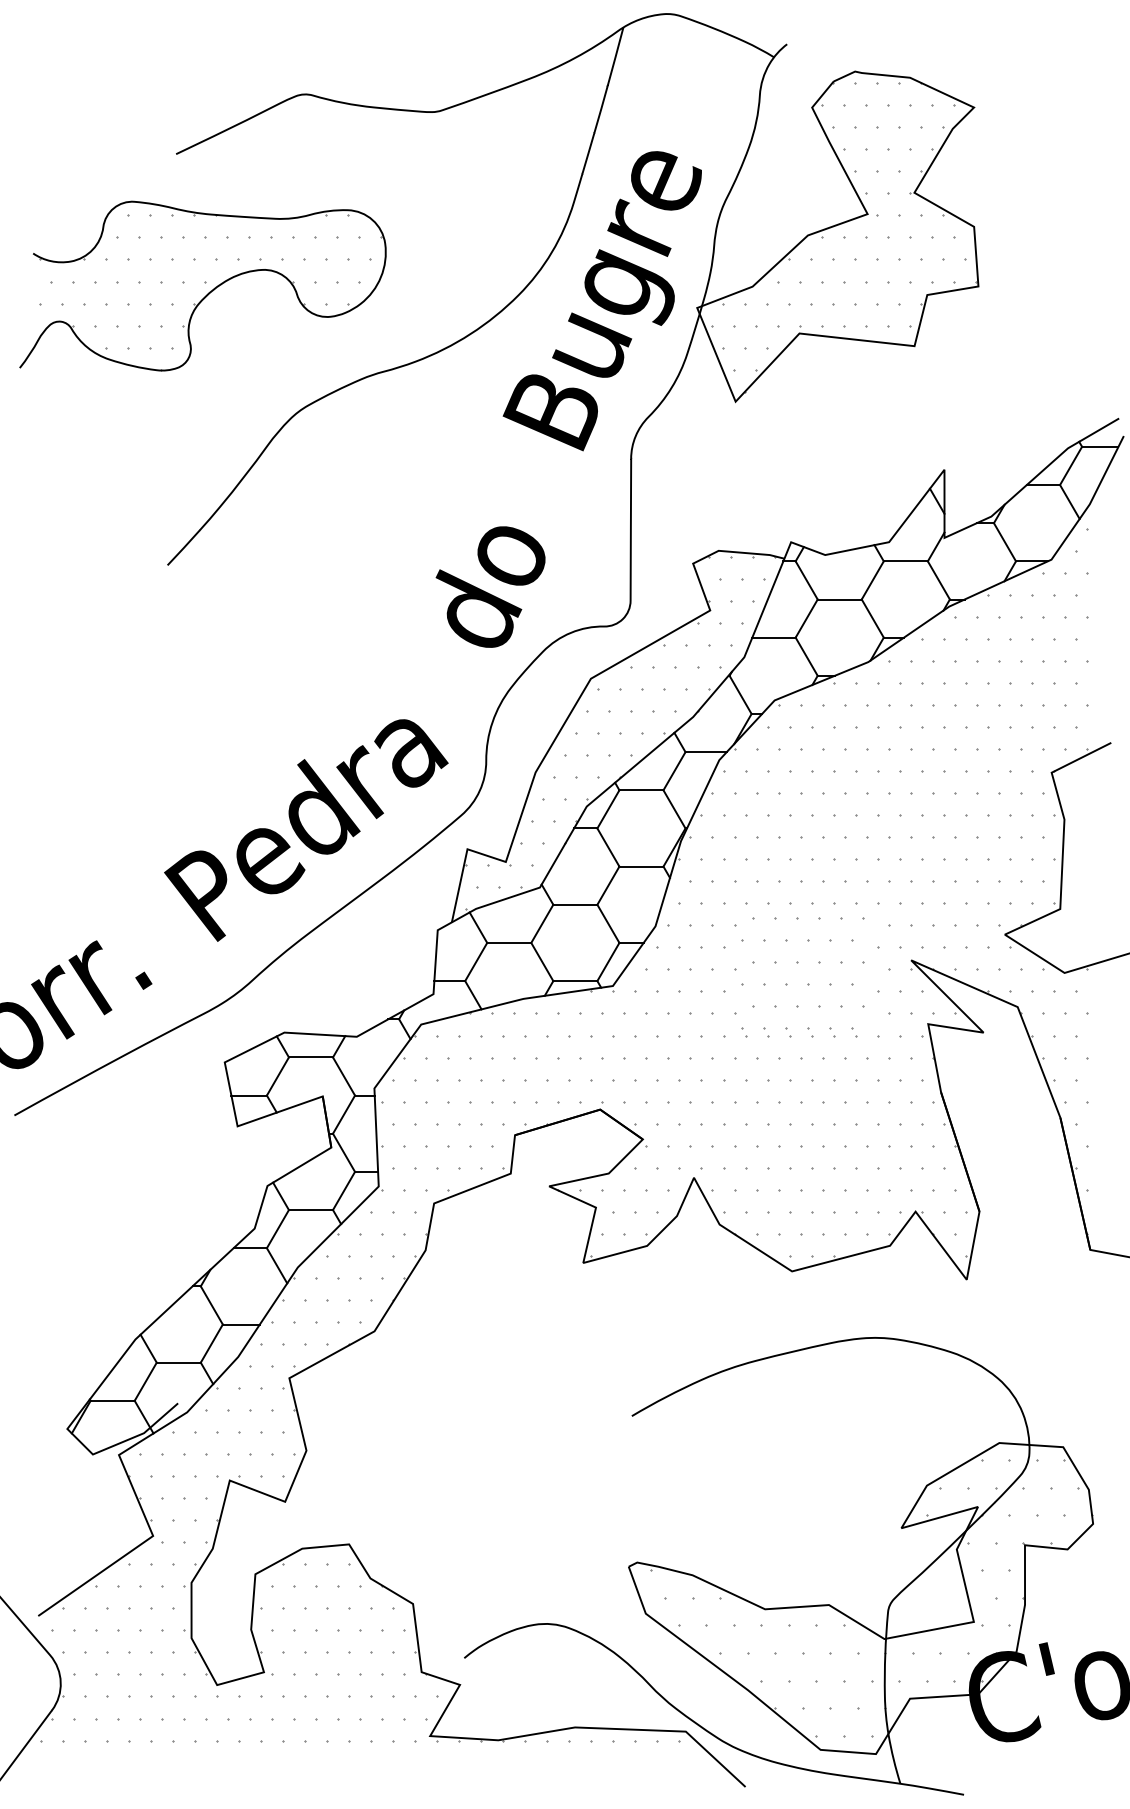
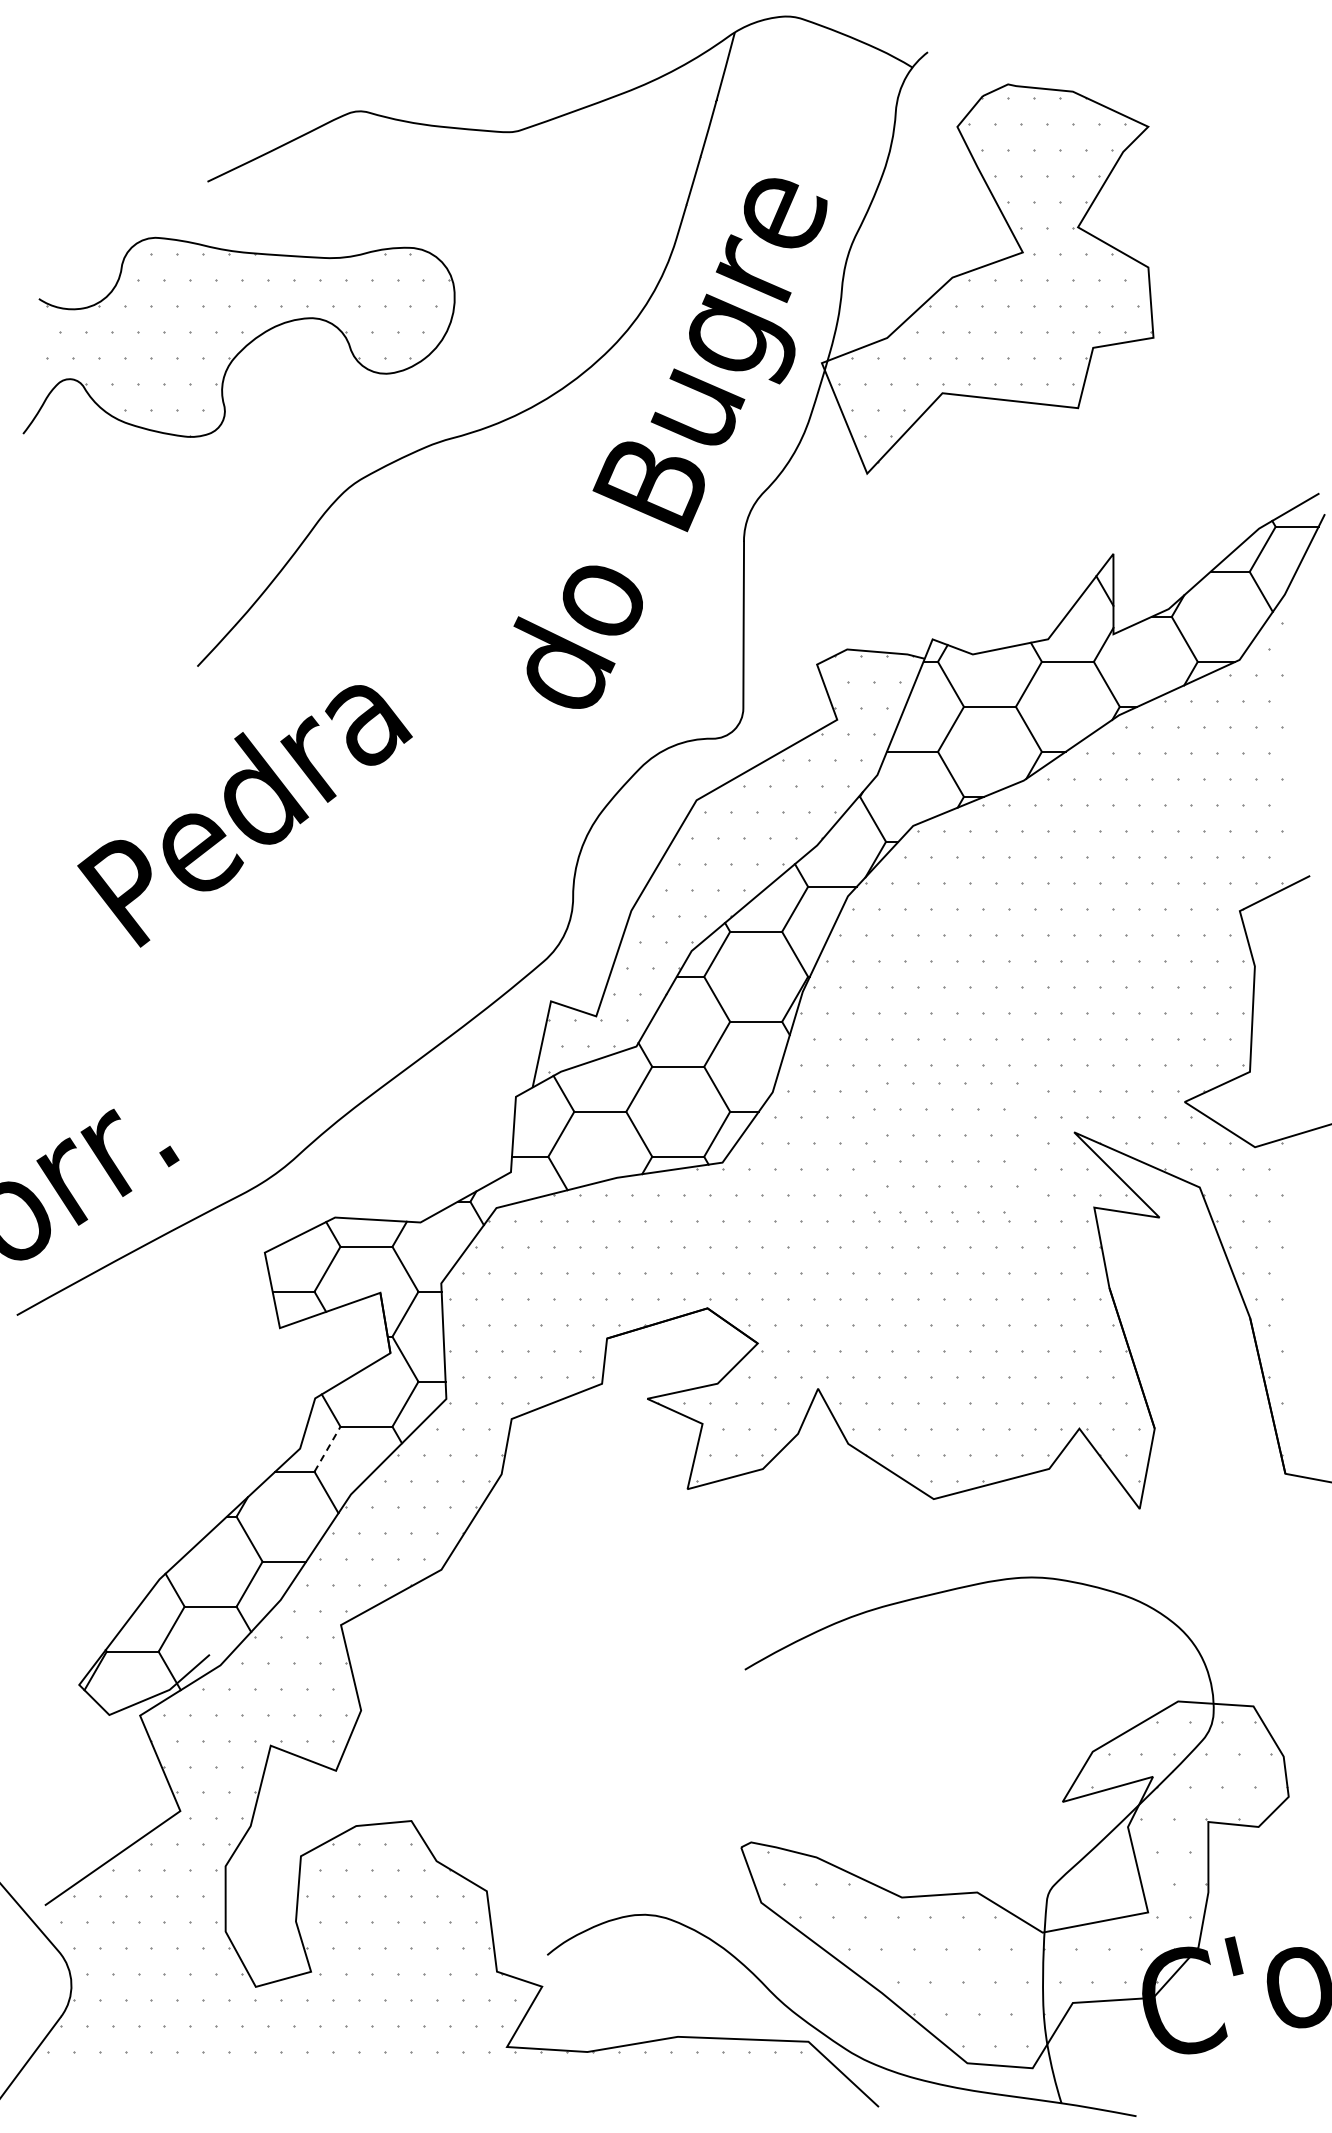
text: (489, 586) -> (577, 636), moved
text: (305, 830) -> (244, 816), moved
line: (277, 1229) -> (327, 1449), solid -> dashed

